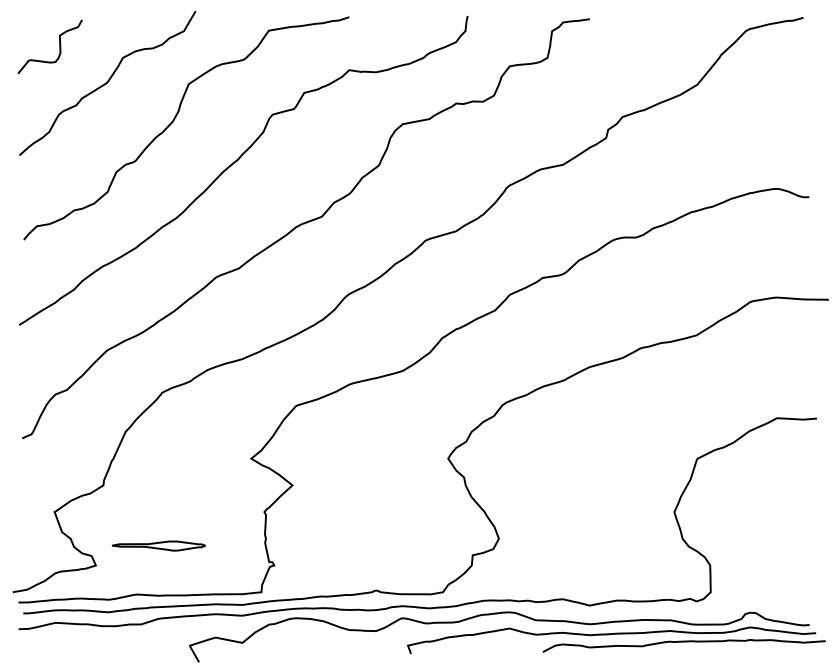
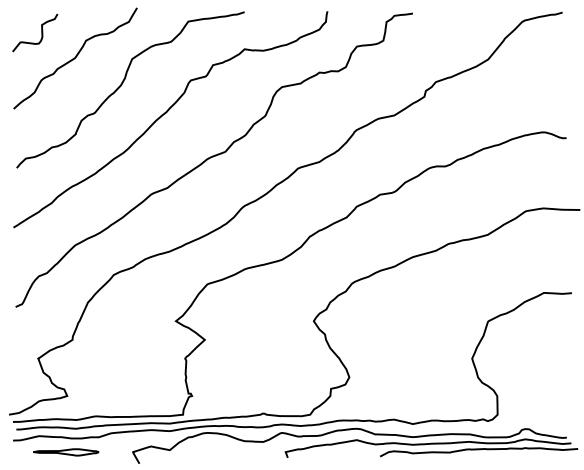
part: (159, 546) -> (66, 452), moved

